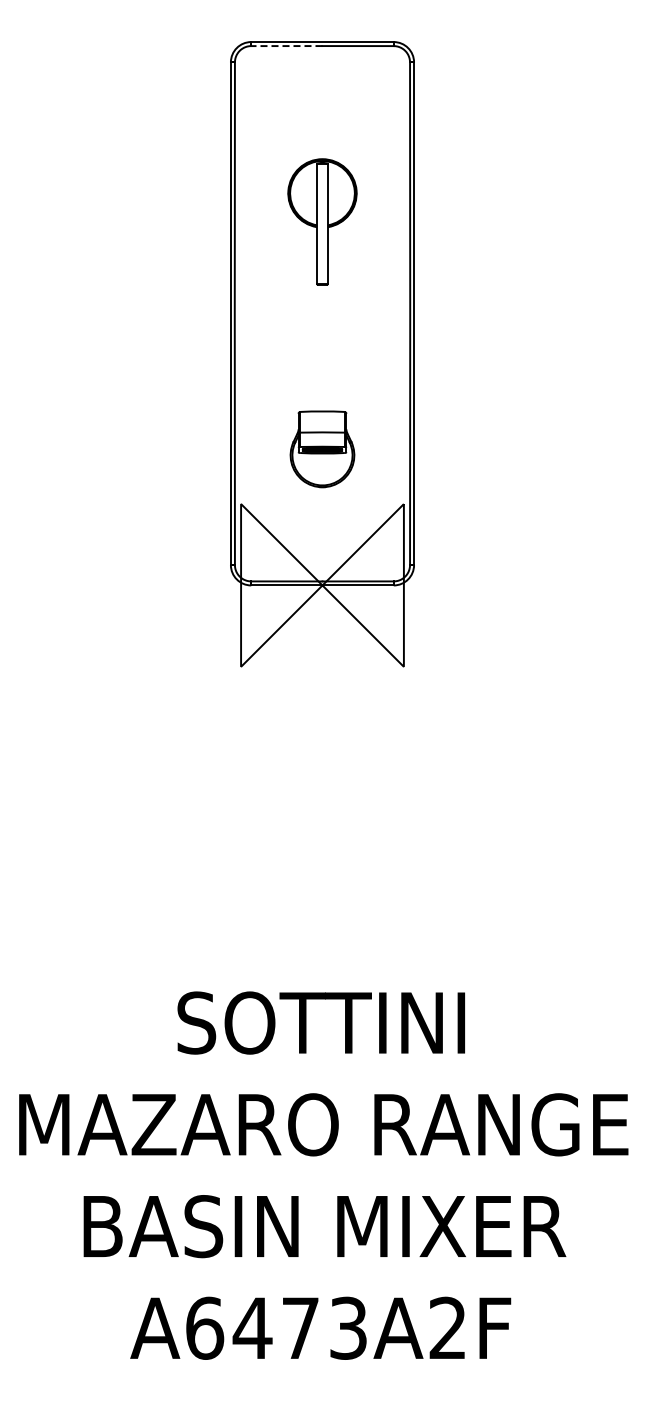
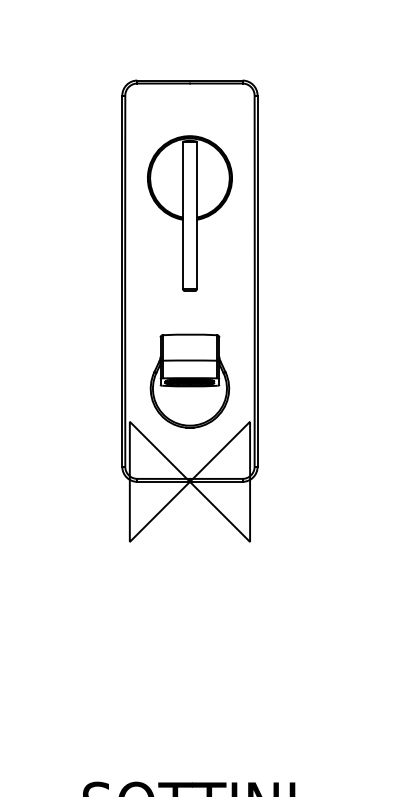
line: (286, 46) -> (163, 83), dashed -> solid
part: (322, 221) -> (189, 213), size x1.67
part: (322, 449) -> (189, 381), size x1.67

